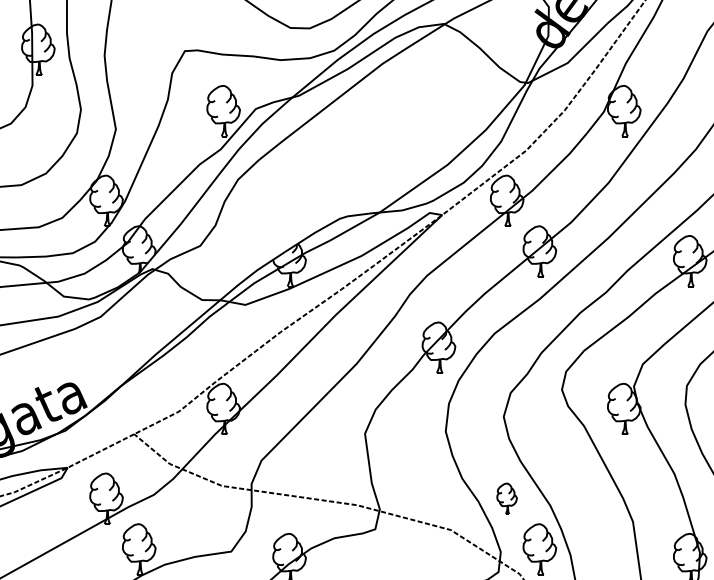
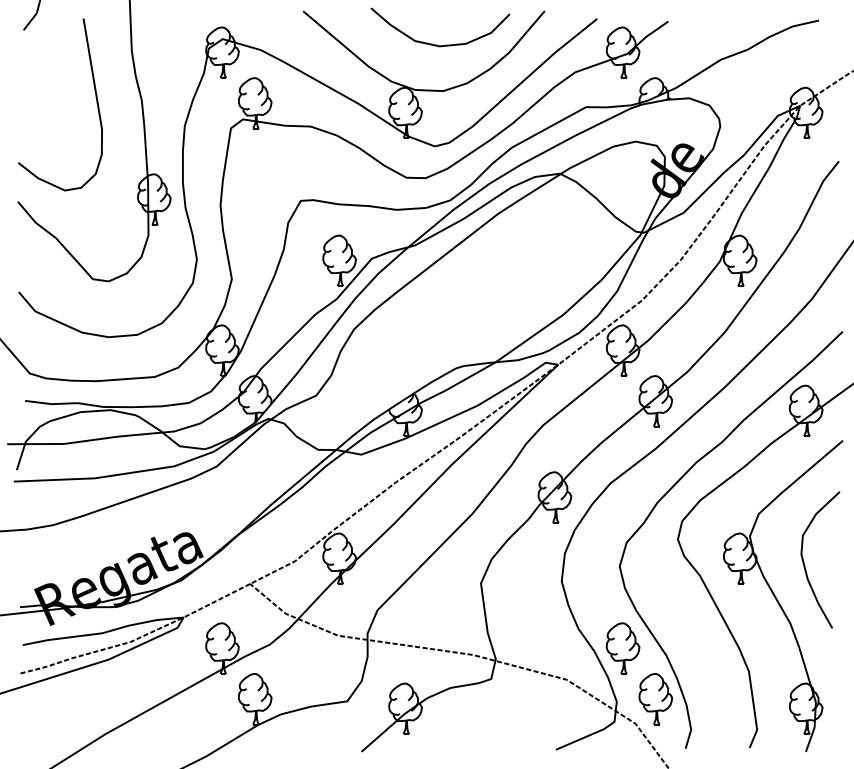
part: (506, 498) -> (622, 648), size x1.67

